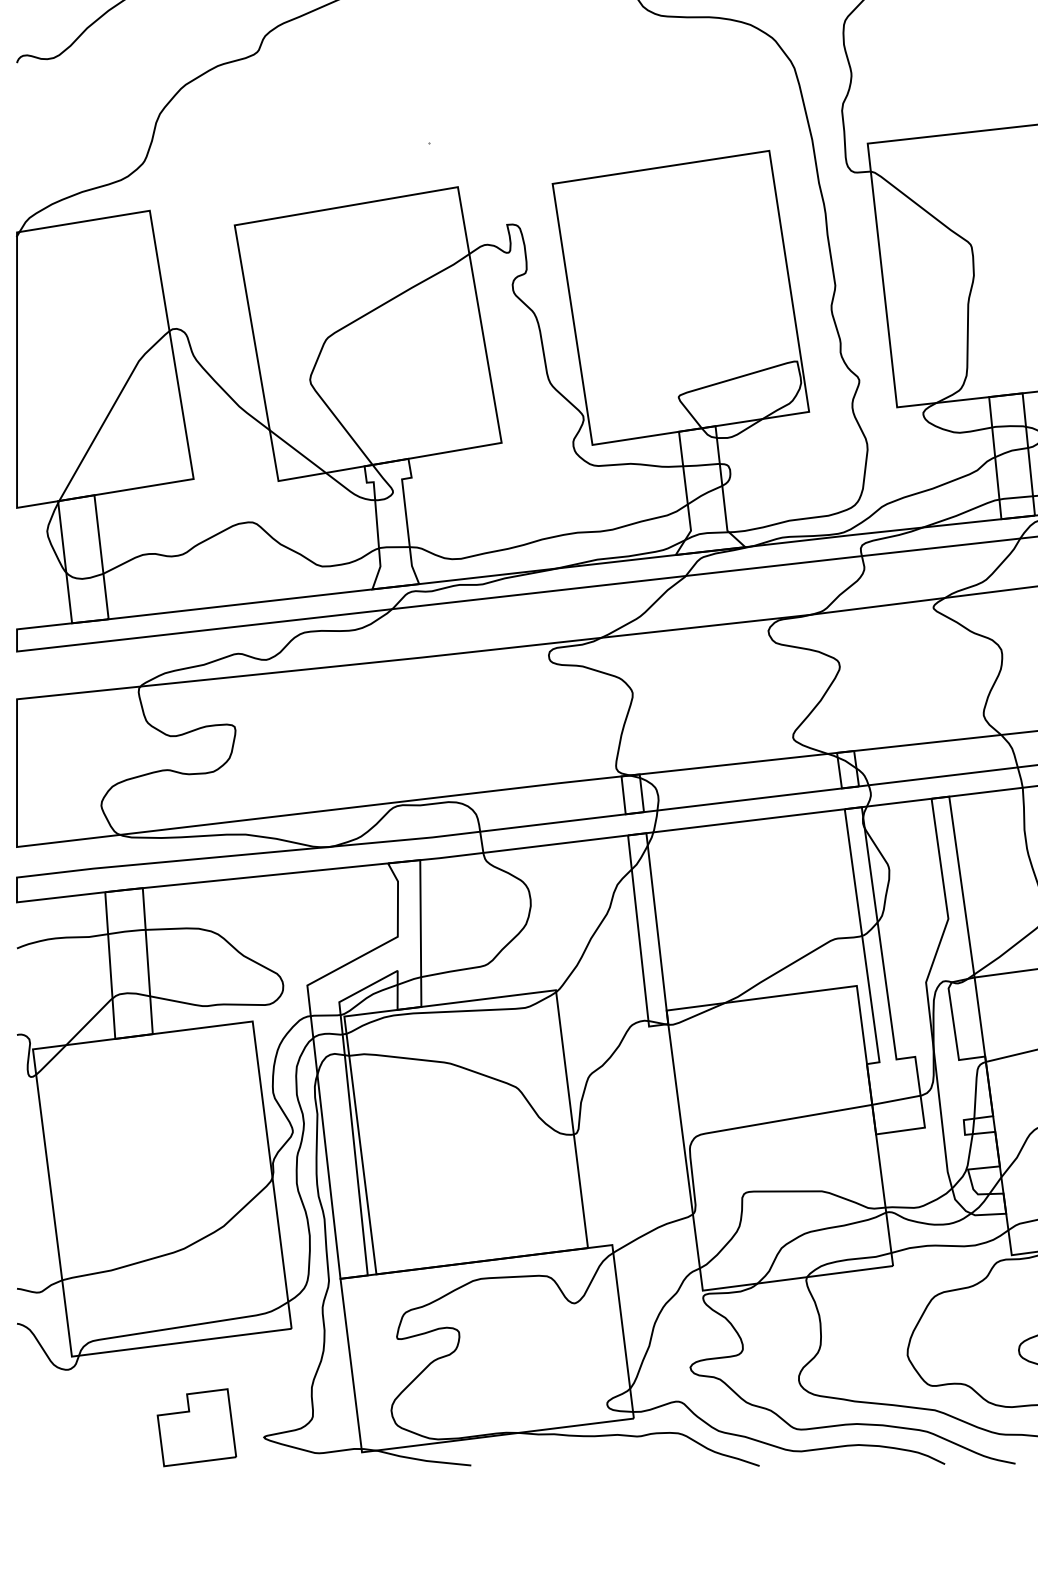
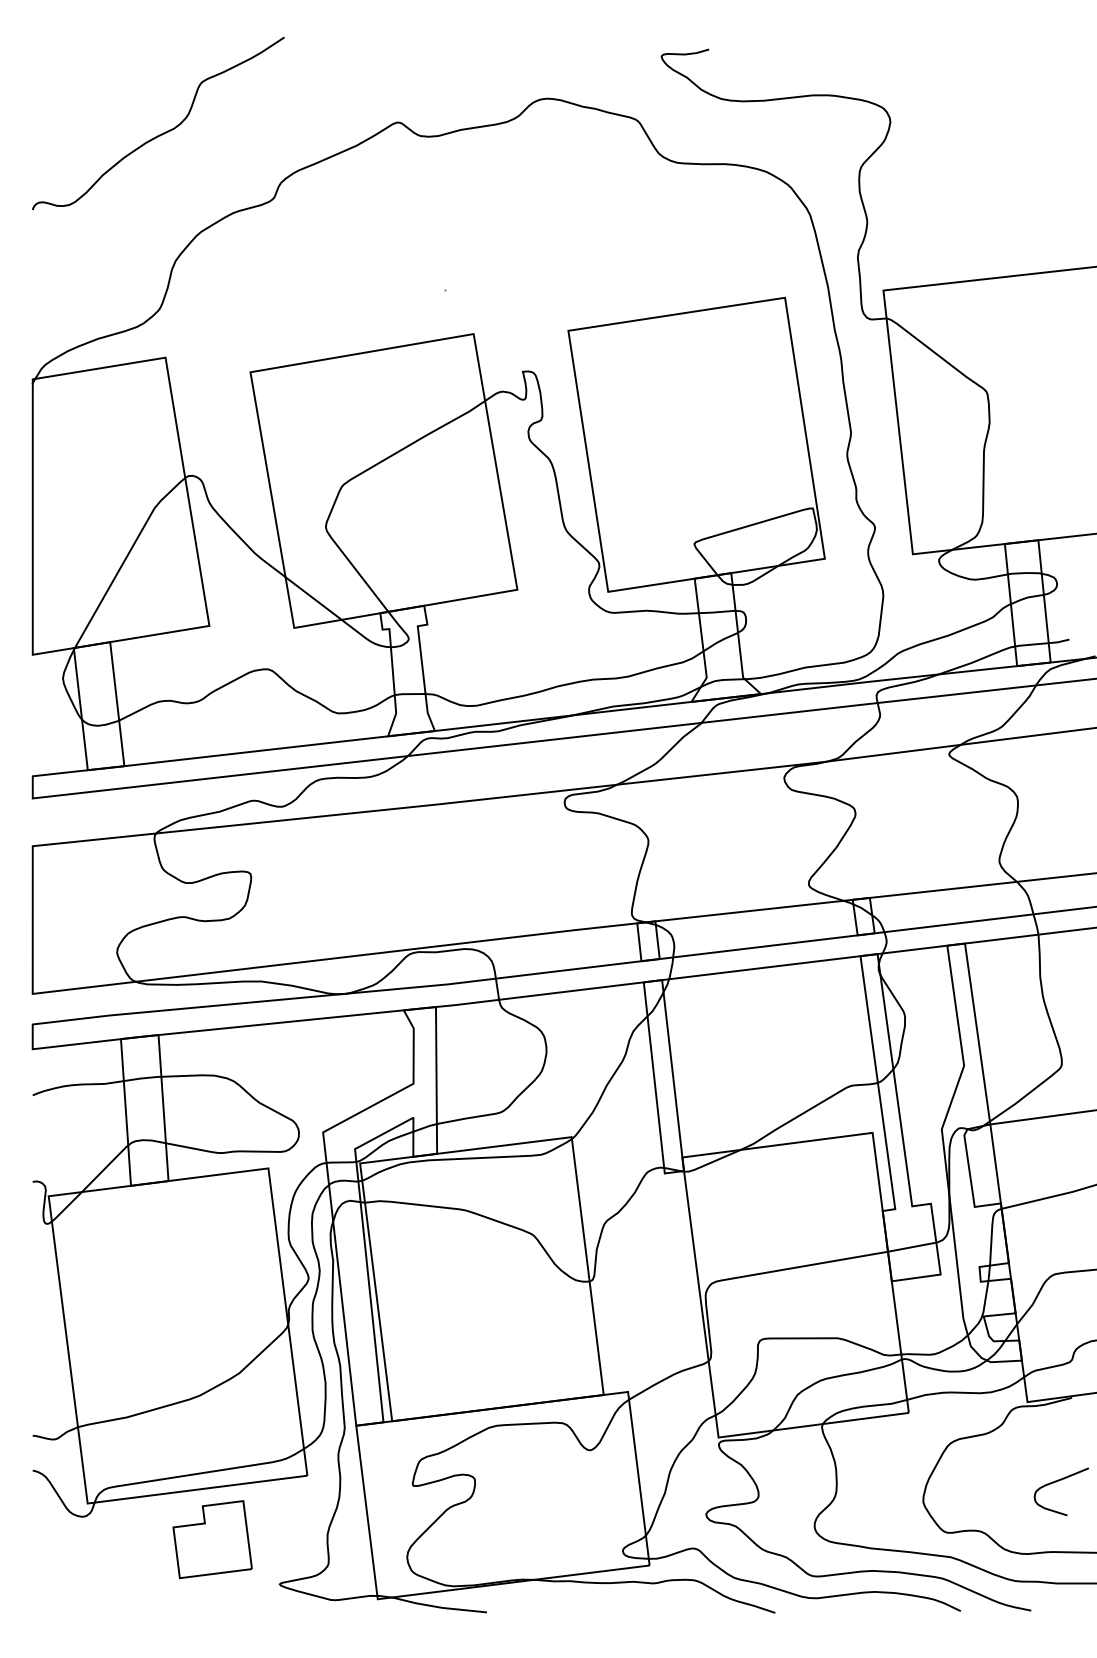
part: (196, 1427) -> (212, 1539), moved

